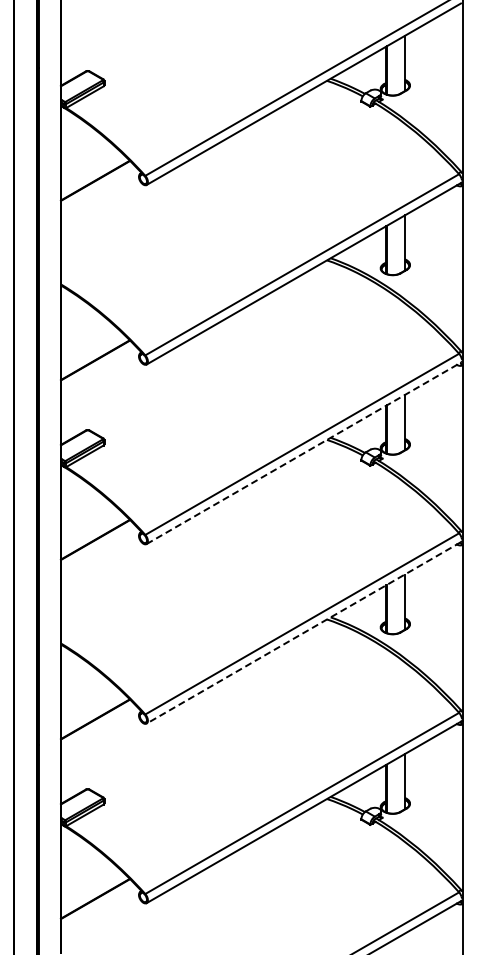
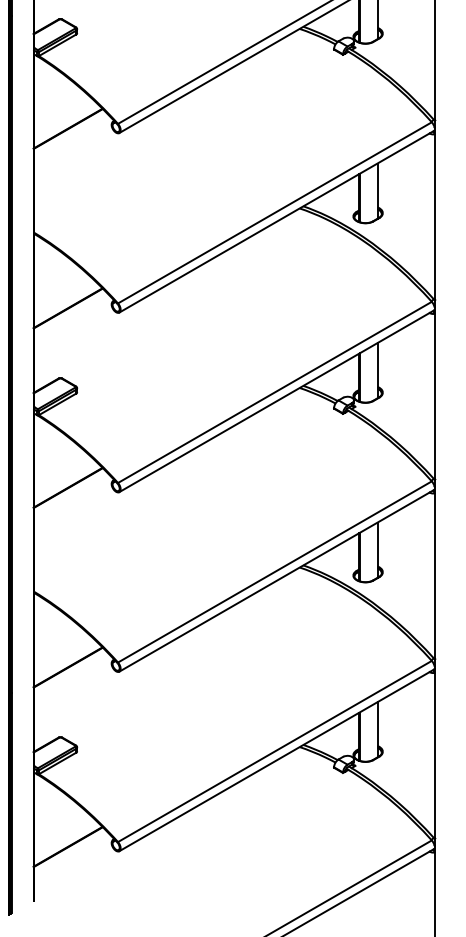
line: (304, 453) -> (277, 401), dashed -> solid
line: (303, 633) -> (276, 581), dashed -> solid

